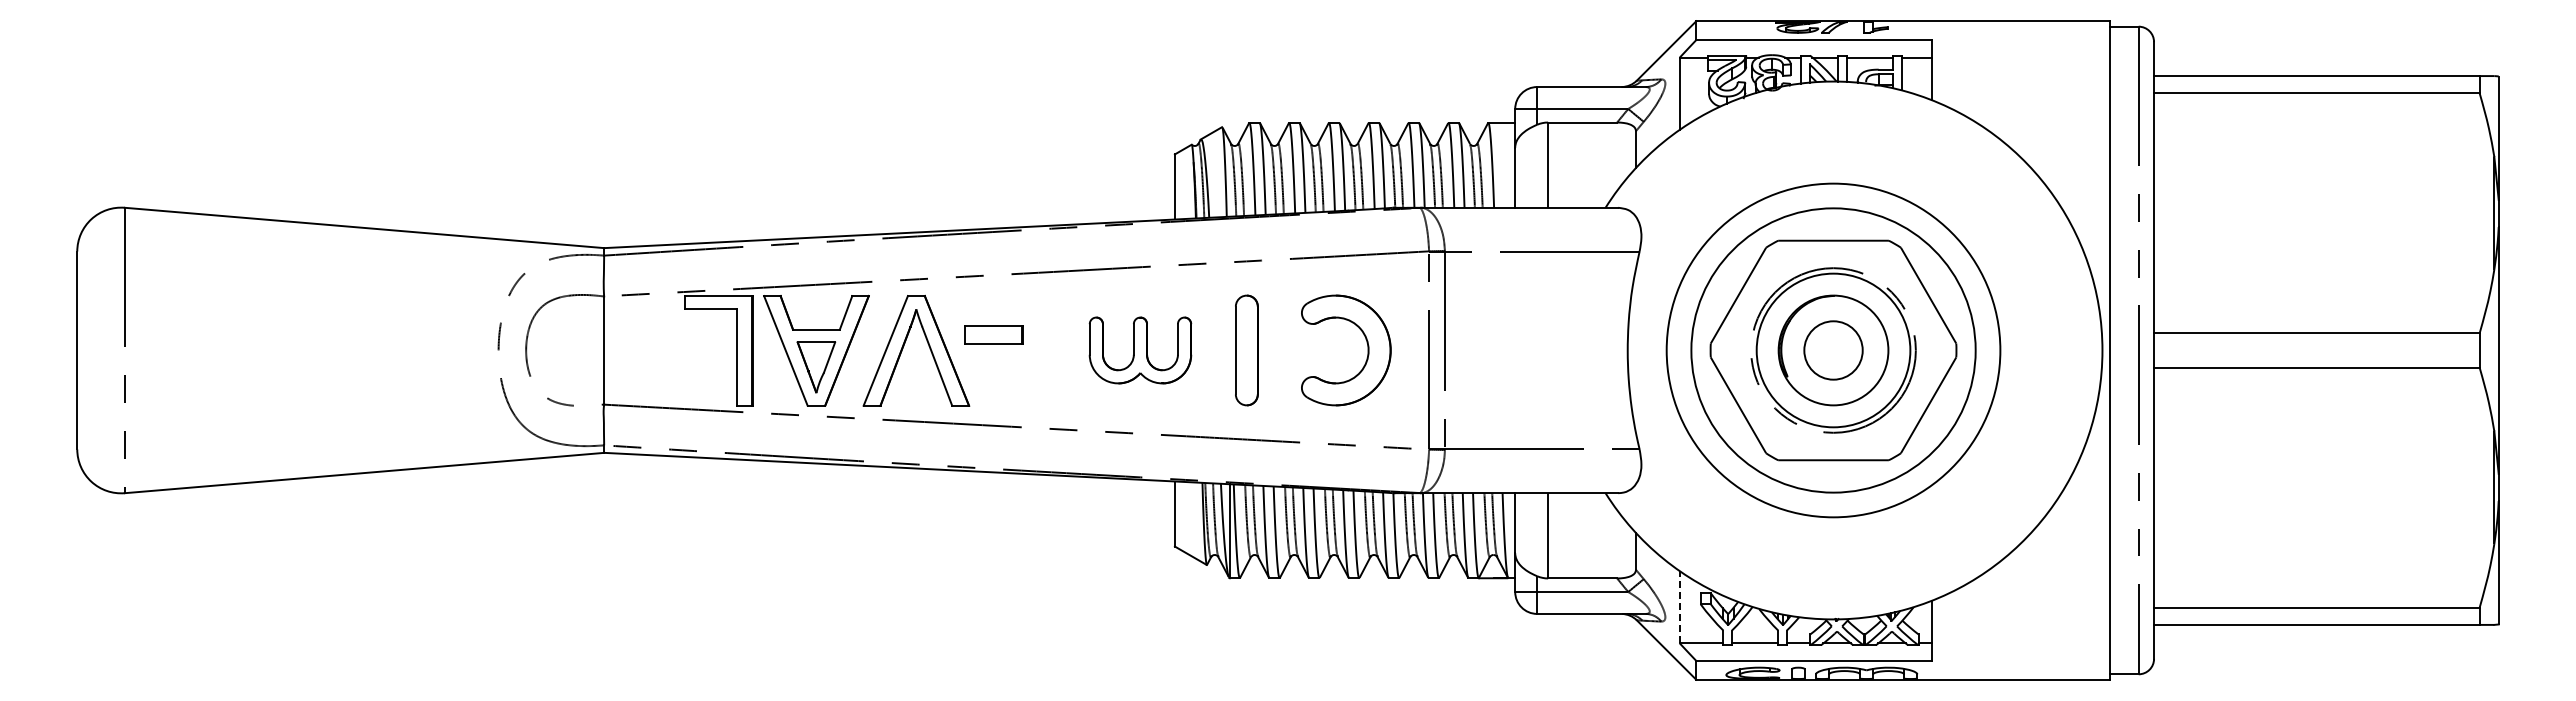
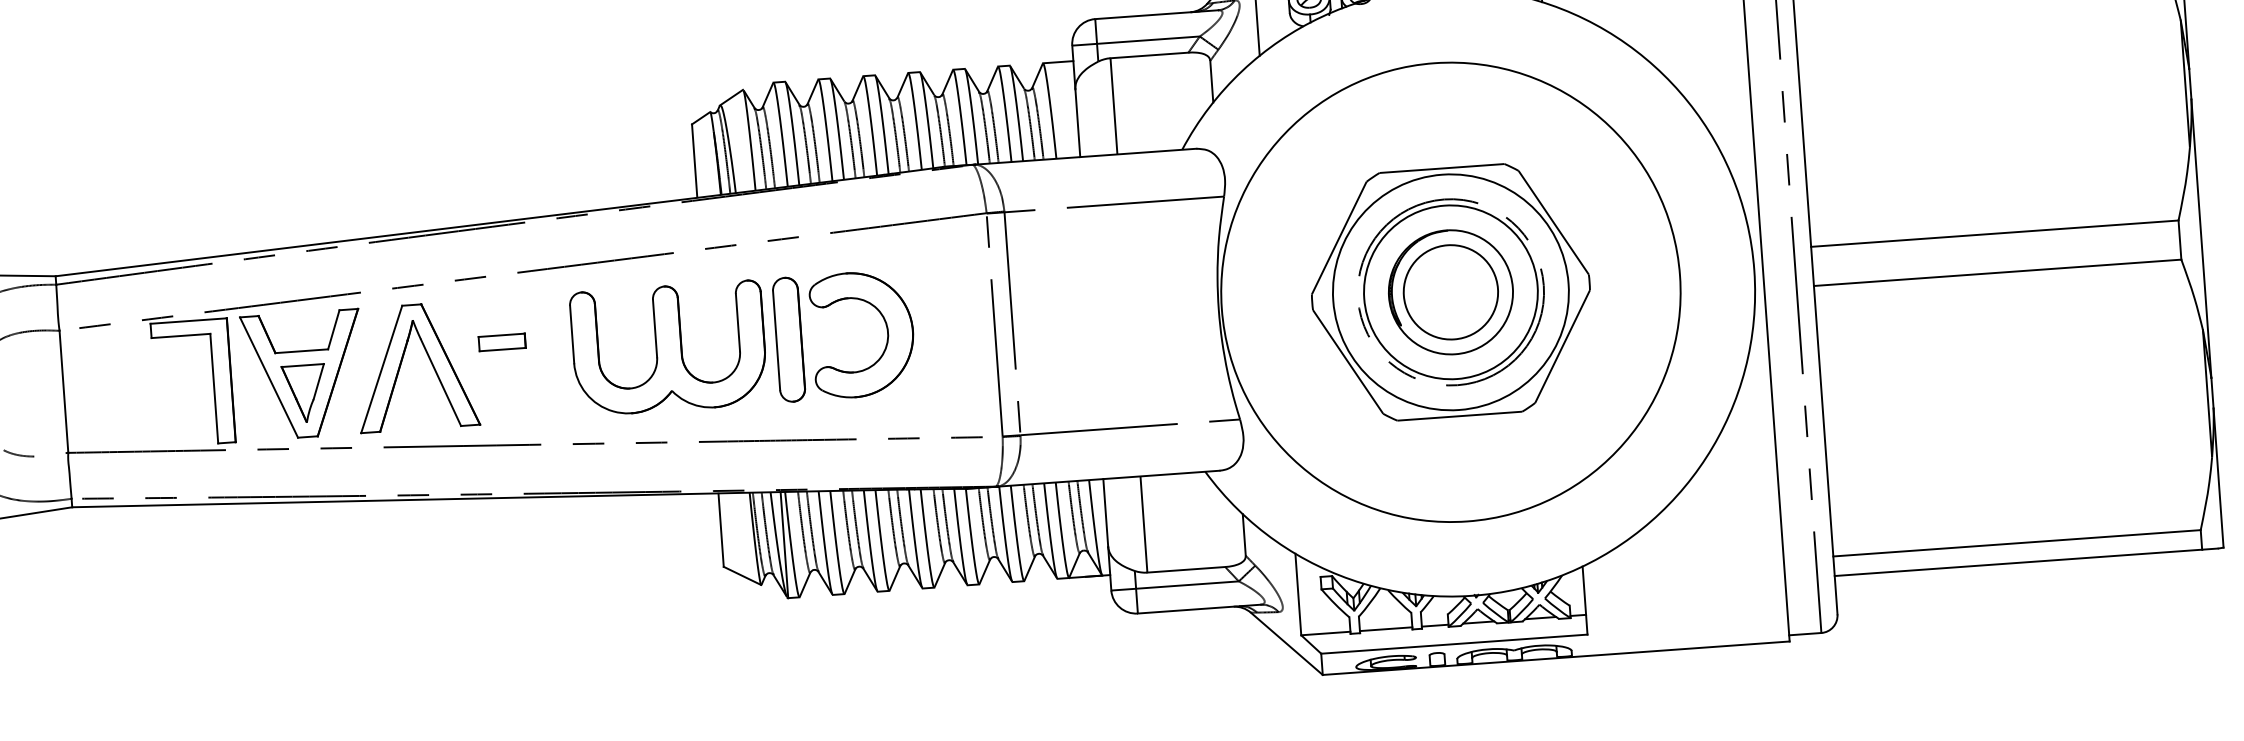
part: (993, 334) -> (501, 342), size x0.71
part: (1140, 350) -> (669, 348), size x1.67
part: (1367, 350) -> (886, 332), moved
circle: (1833, 350) -> (1450, 292), size x0.62
circle: (1833, 350) -> (1450, 292), size x1.43
circle: (1833, 350) -> (1450, 292), size x1.43
line: (1679, 606) -> (1297, 593), dashed -> solid

